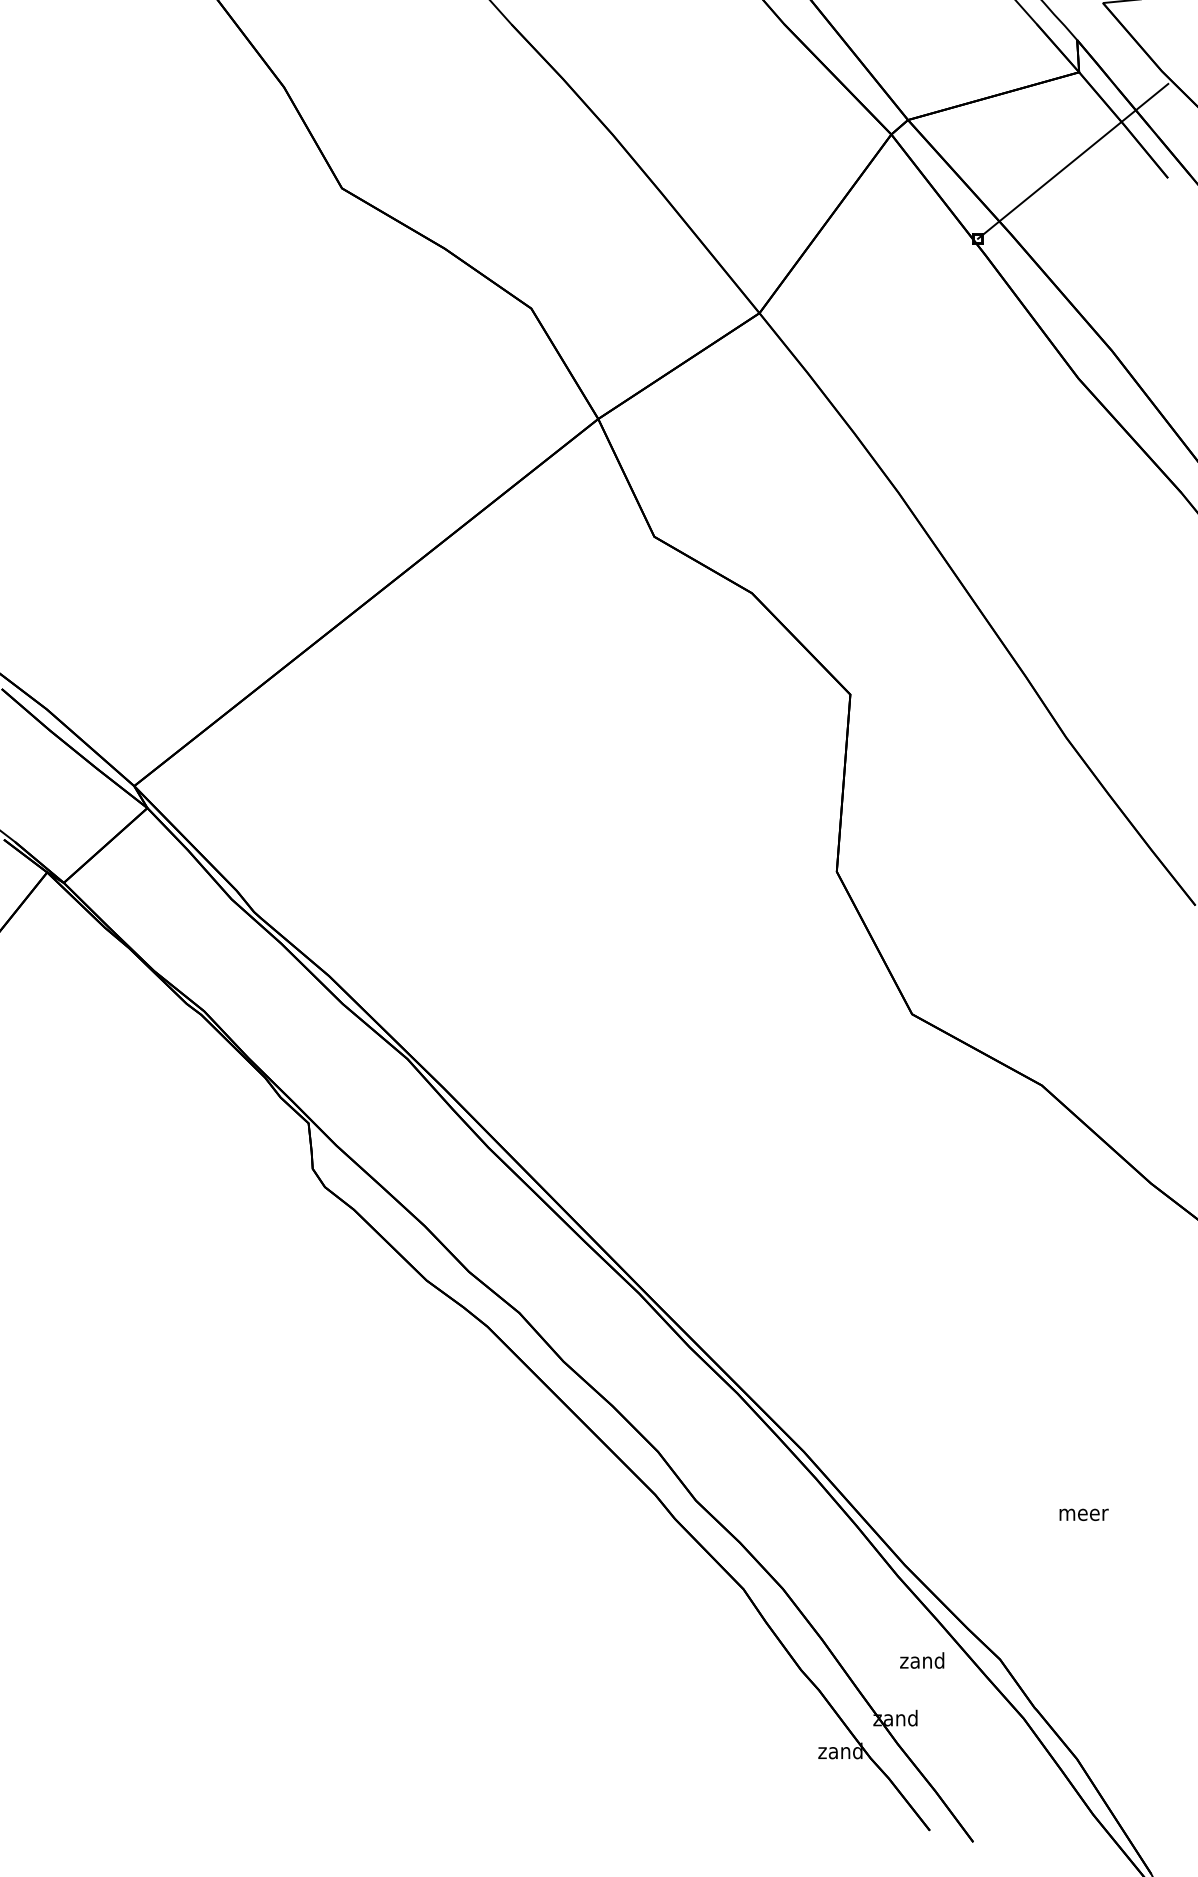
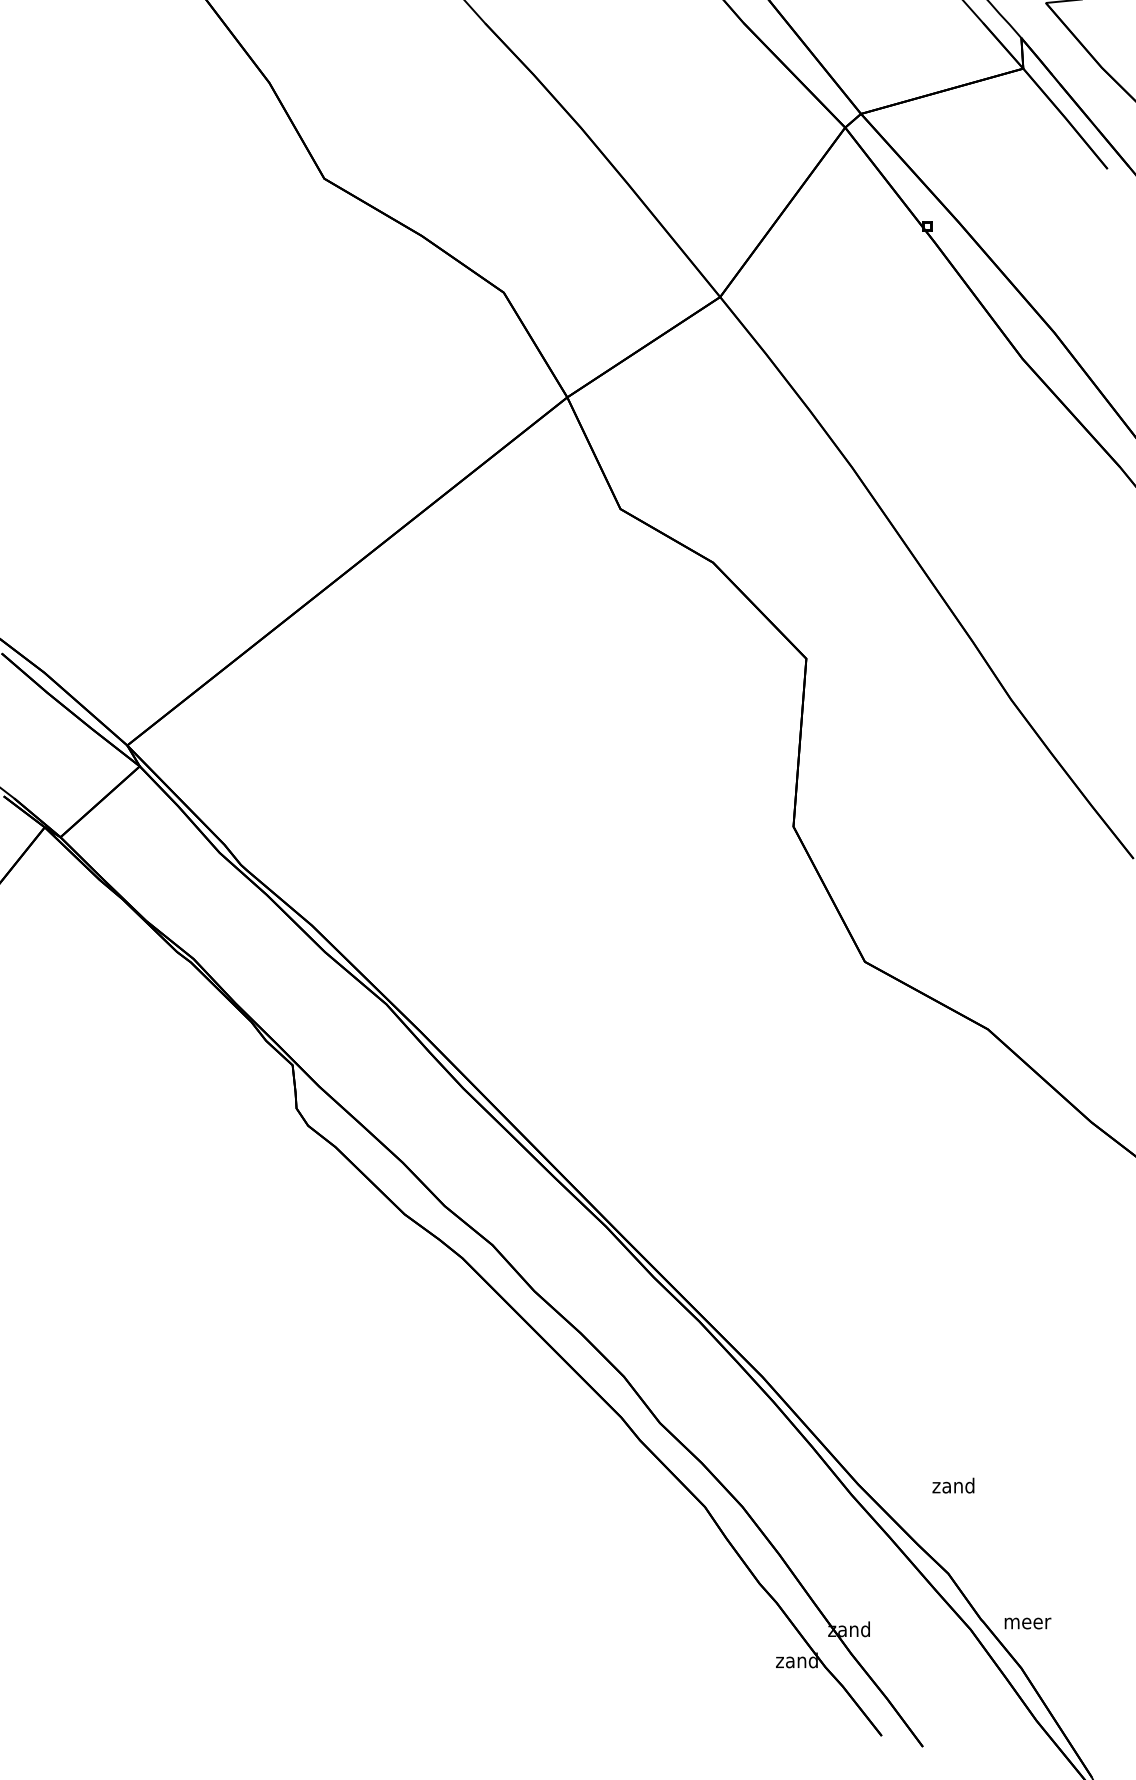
line: (1073, 160) -> (1017, 152), removed
text: (1083, 1514) -> (1027, 1623), moved
text: (922, 1660) -> (953, 1485), moved

